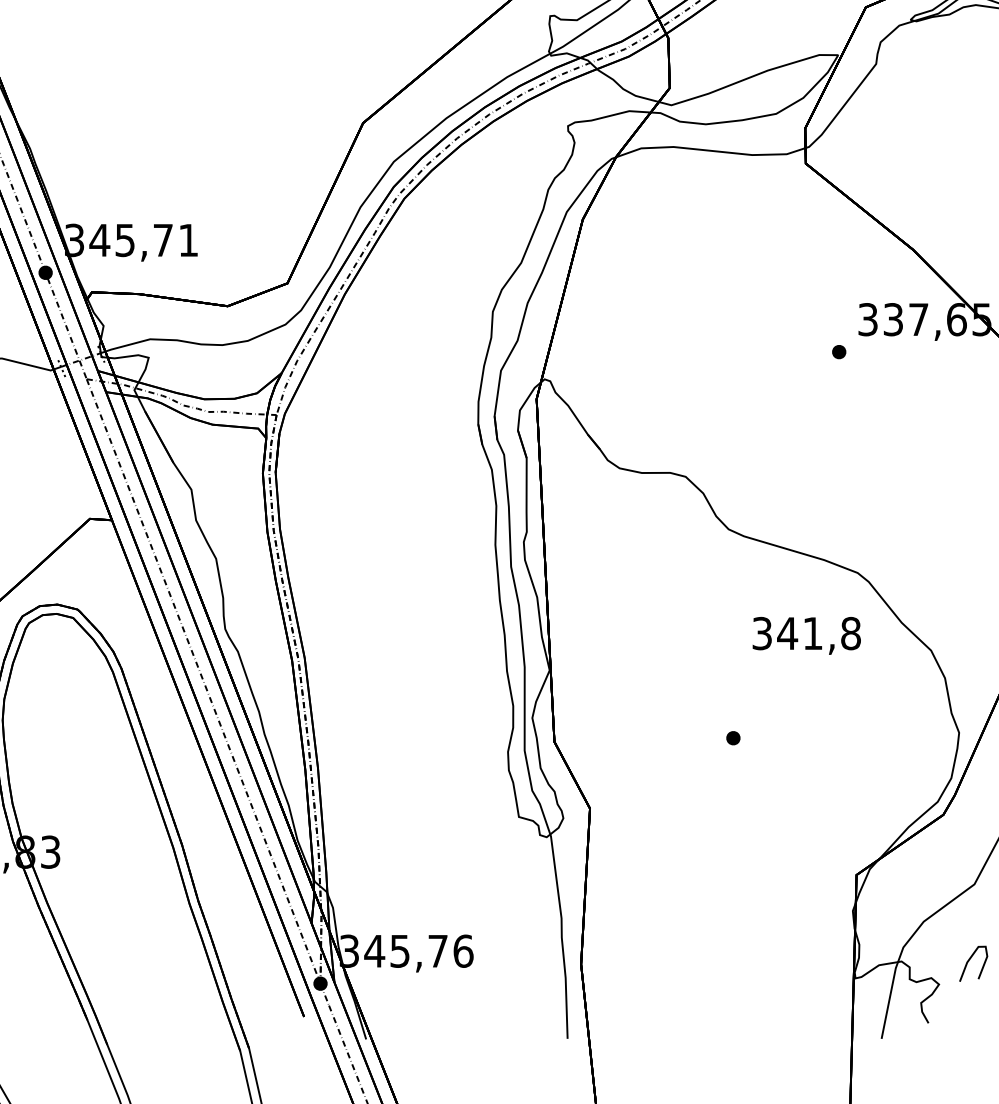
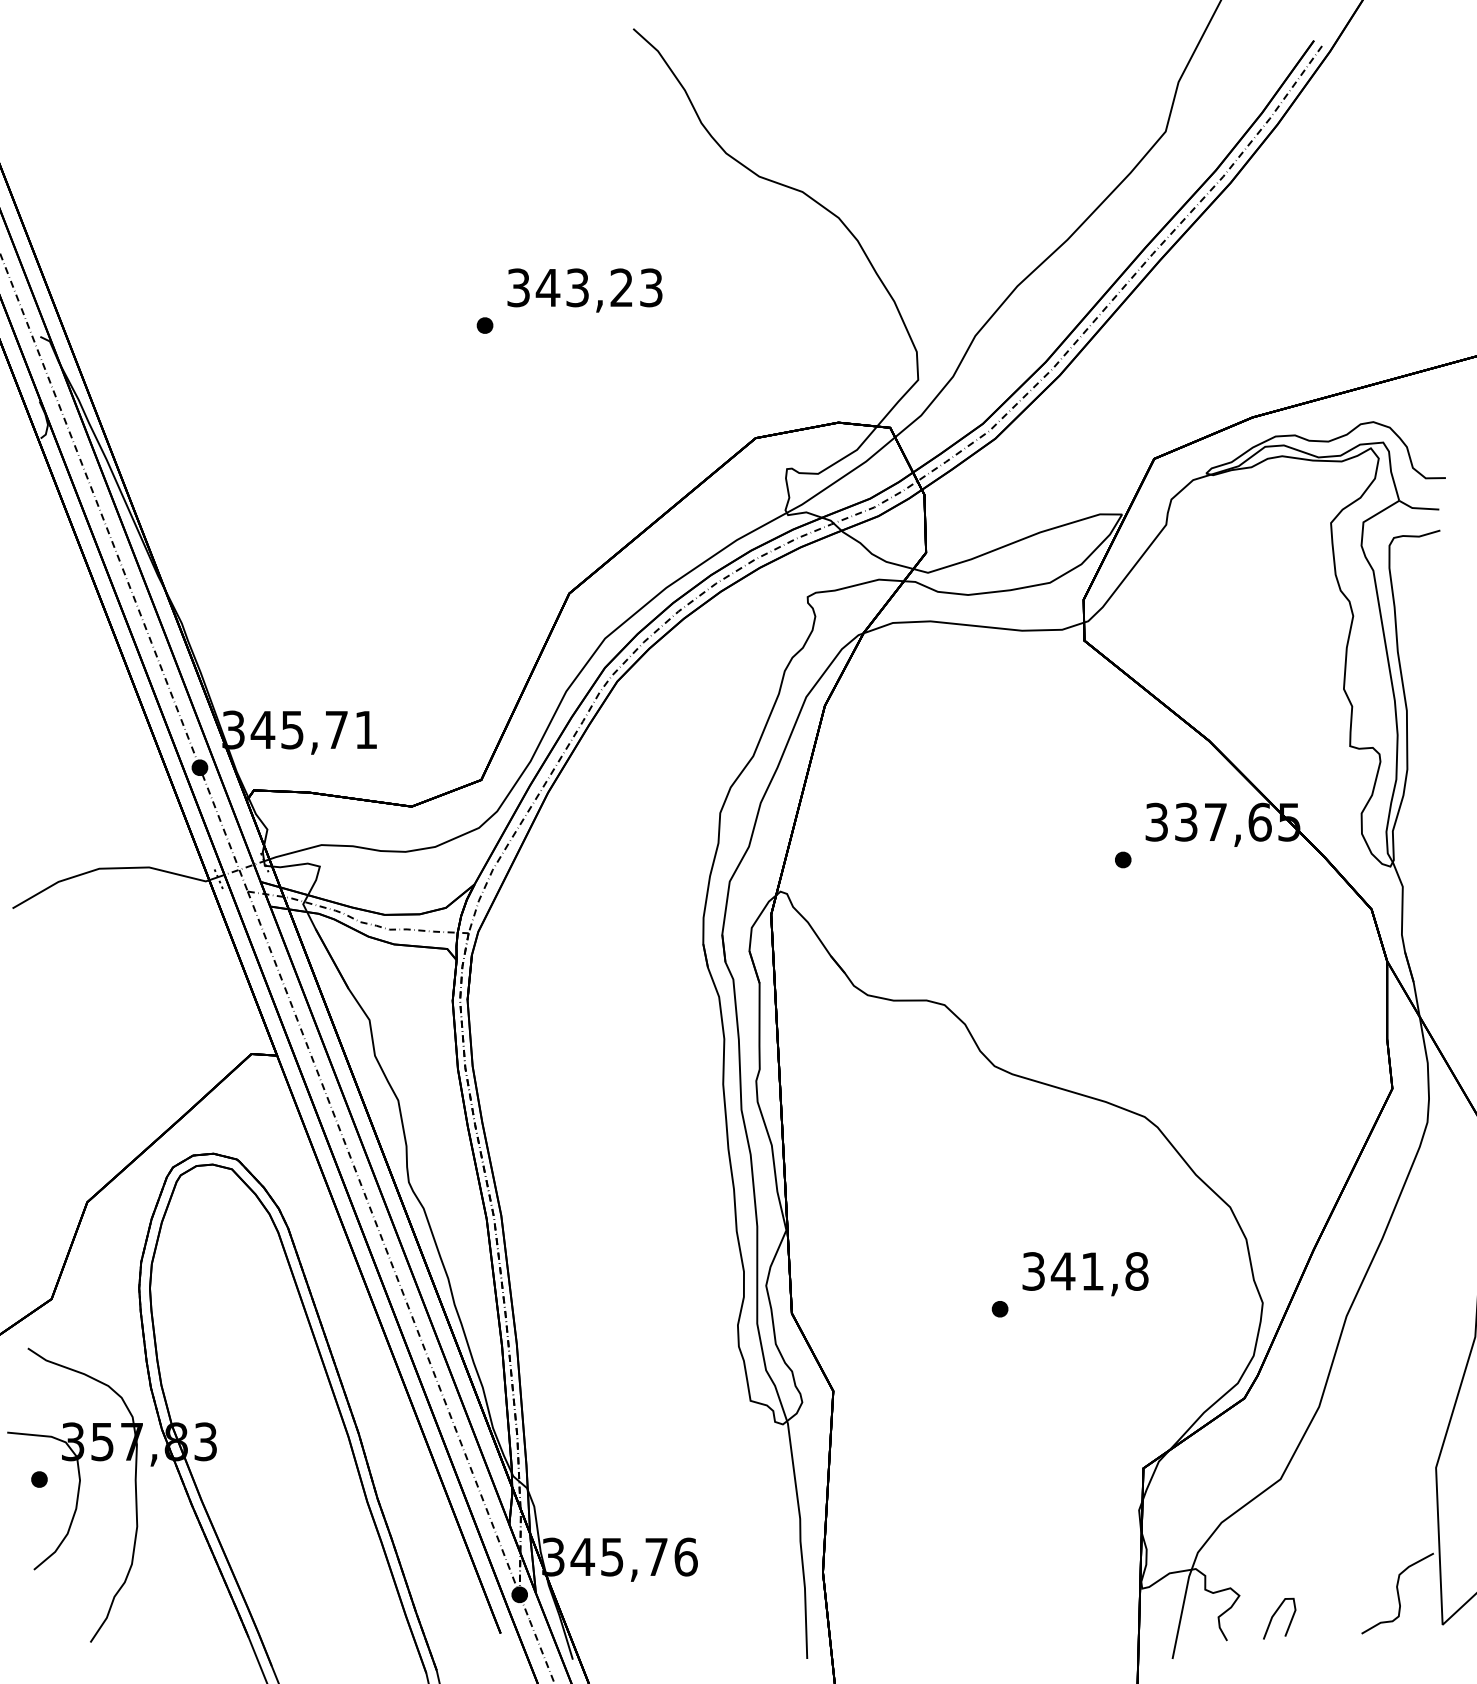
text: (806, 636) -> (1085, 1274), moved
curve: (970, 960) -> (1275, 1614), moved

